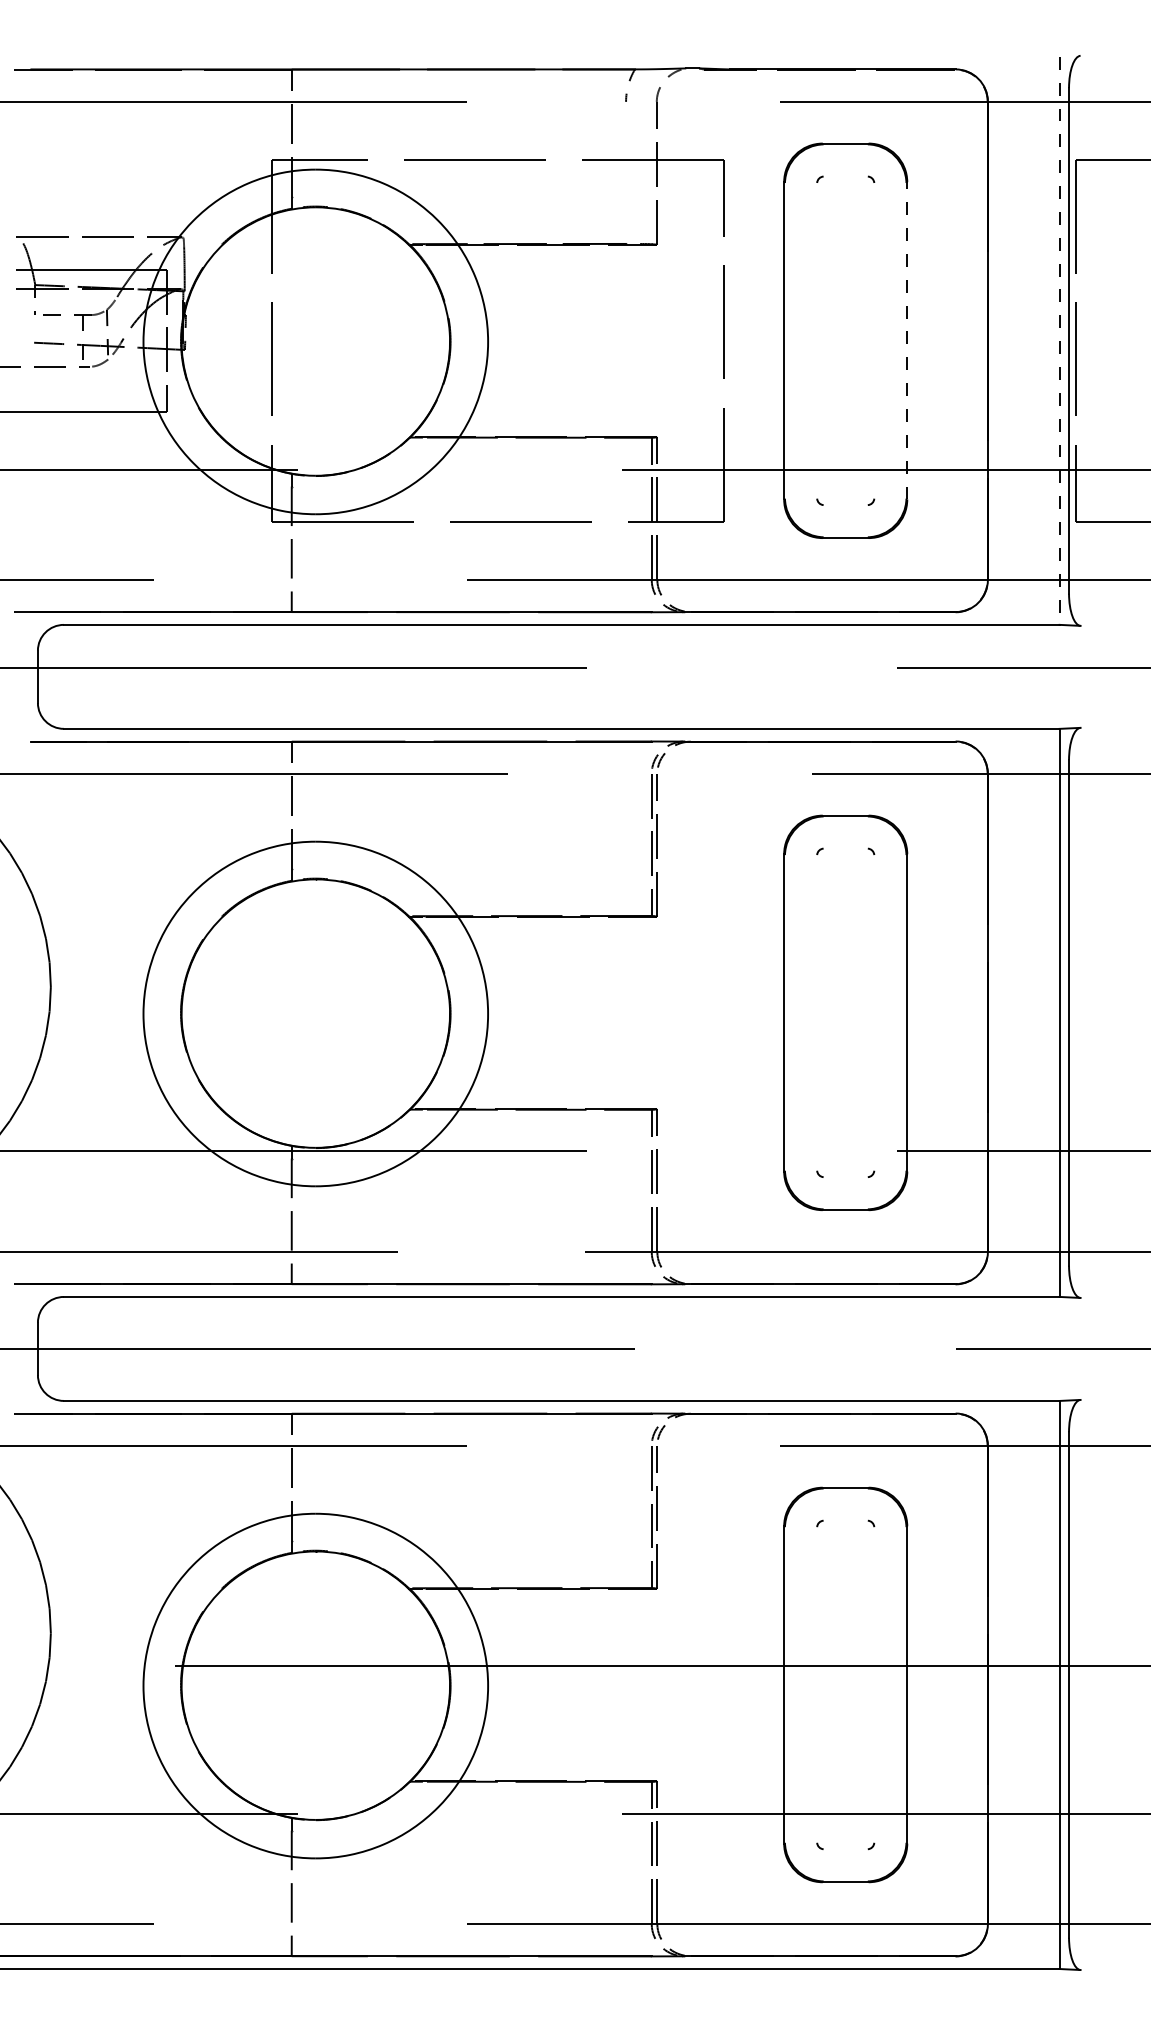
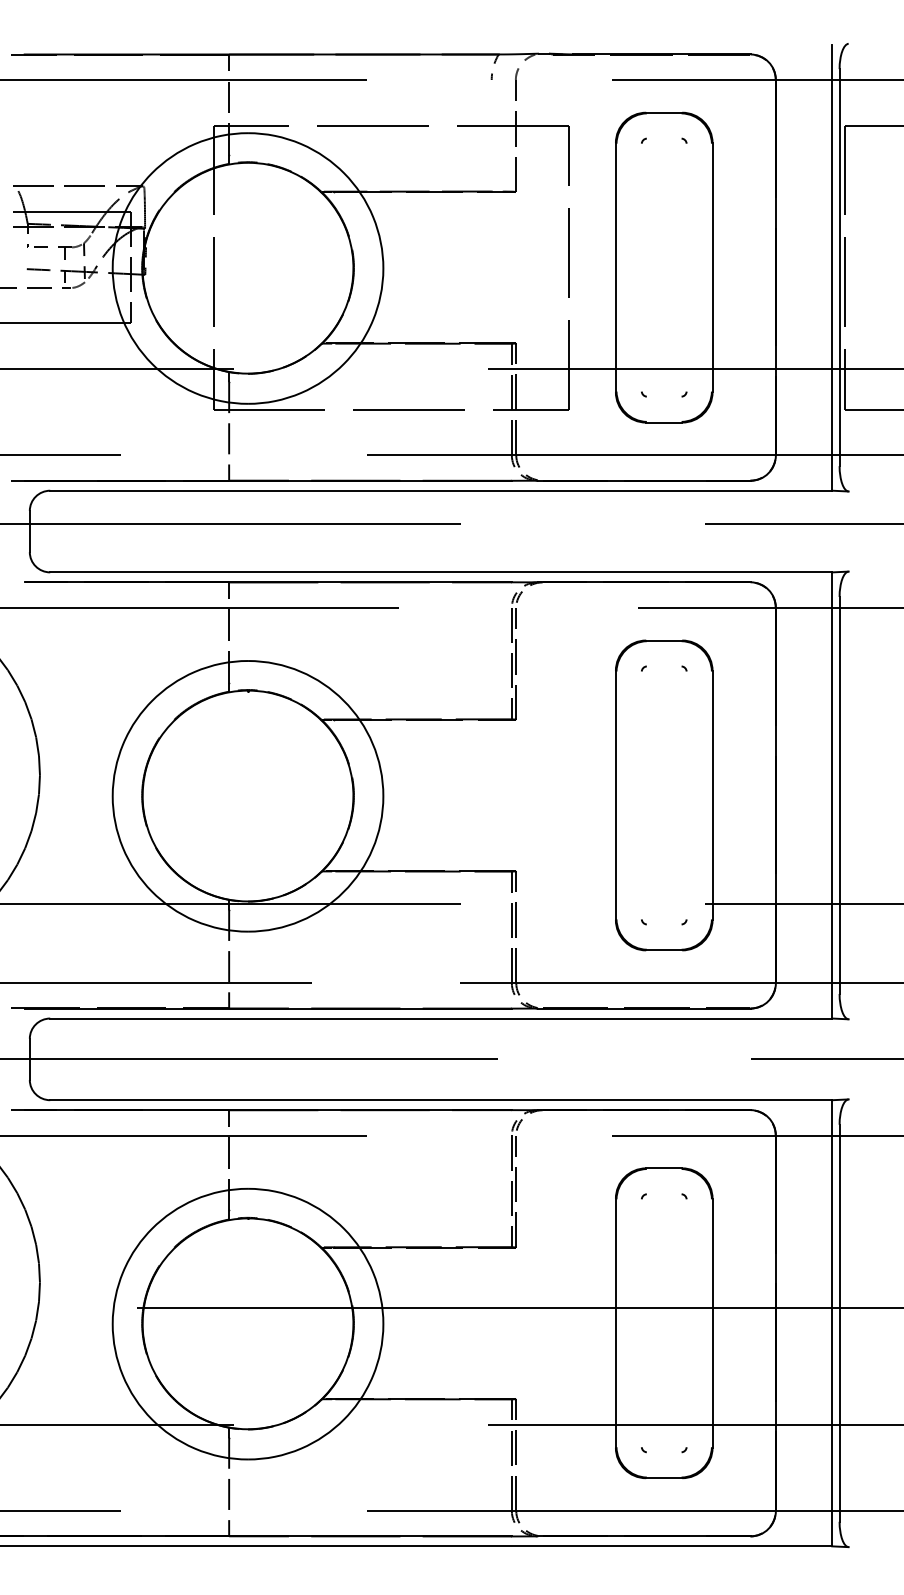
line: (907, 340) -> (712, 267), dashed -> solid
line: (1059, 341) -> (832, 268), dashed -> solid

